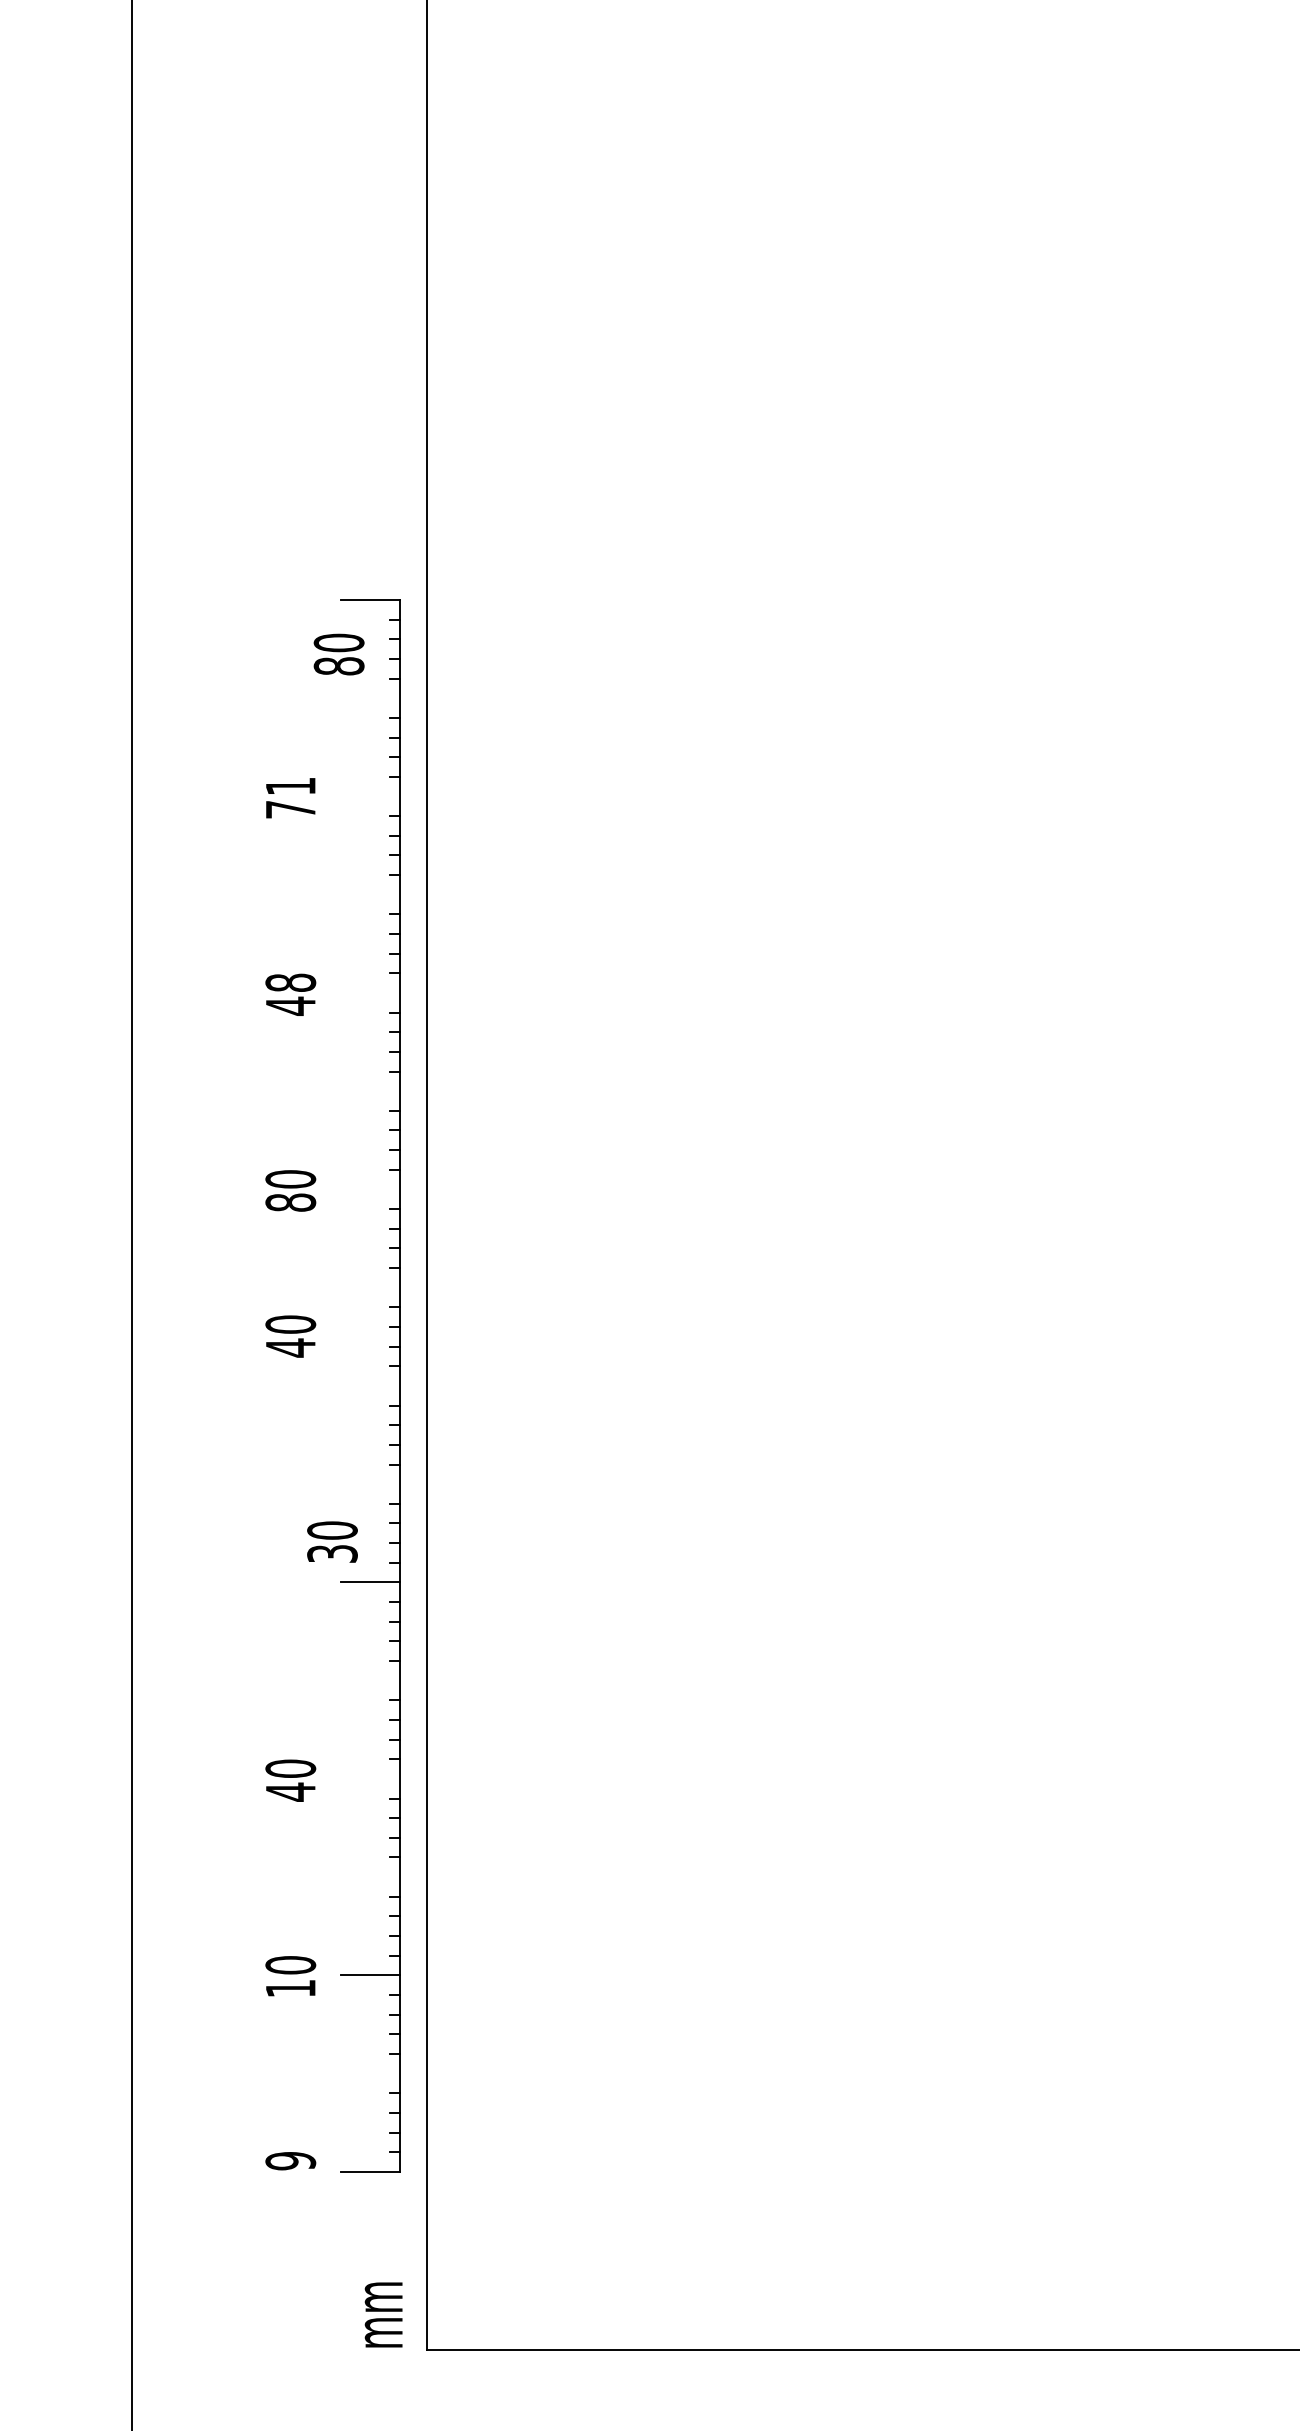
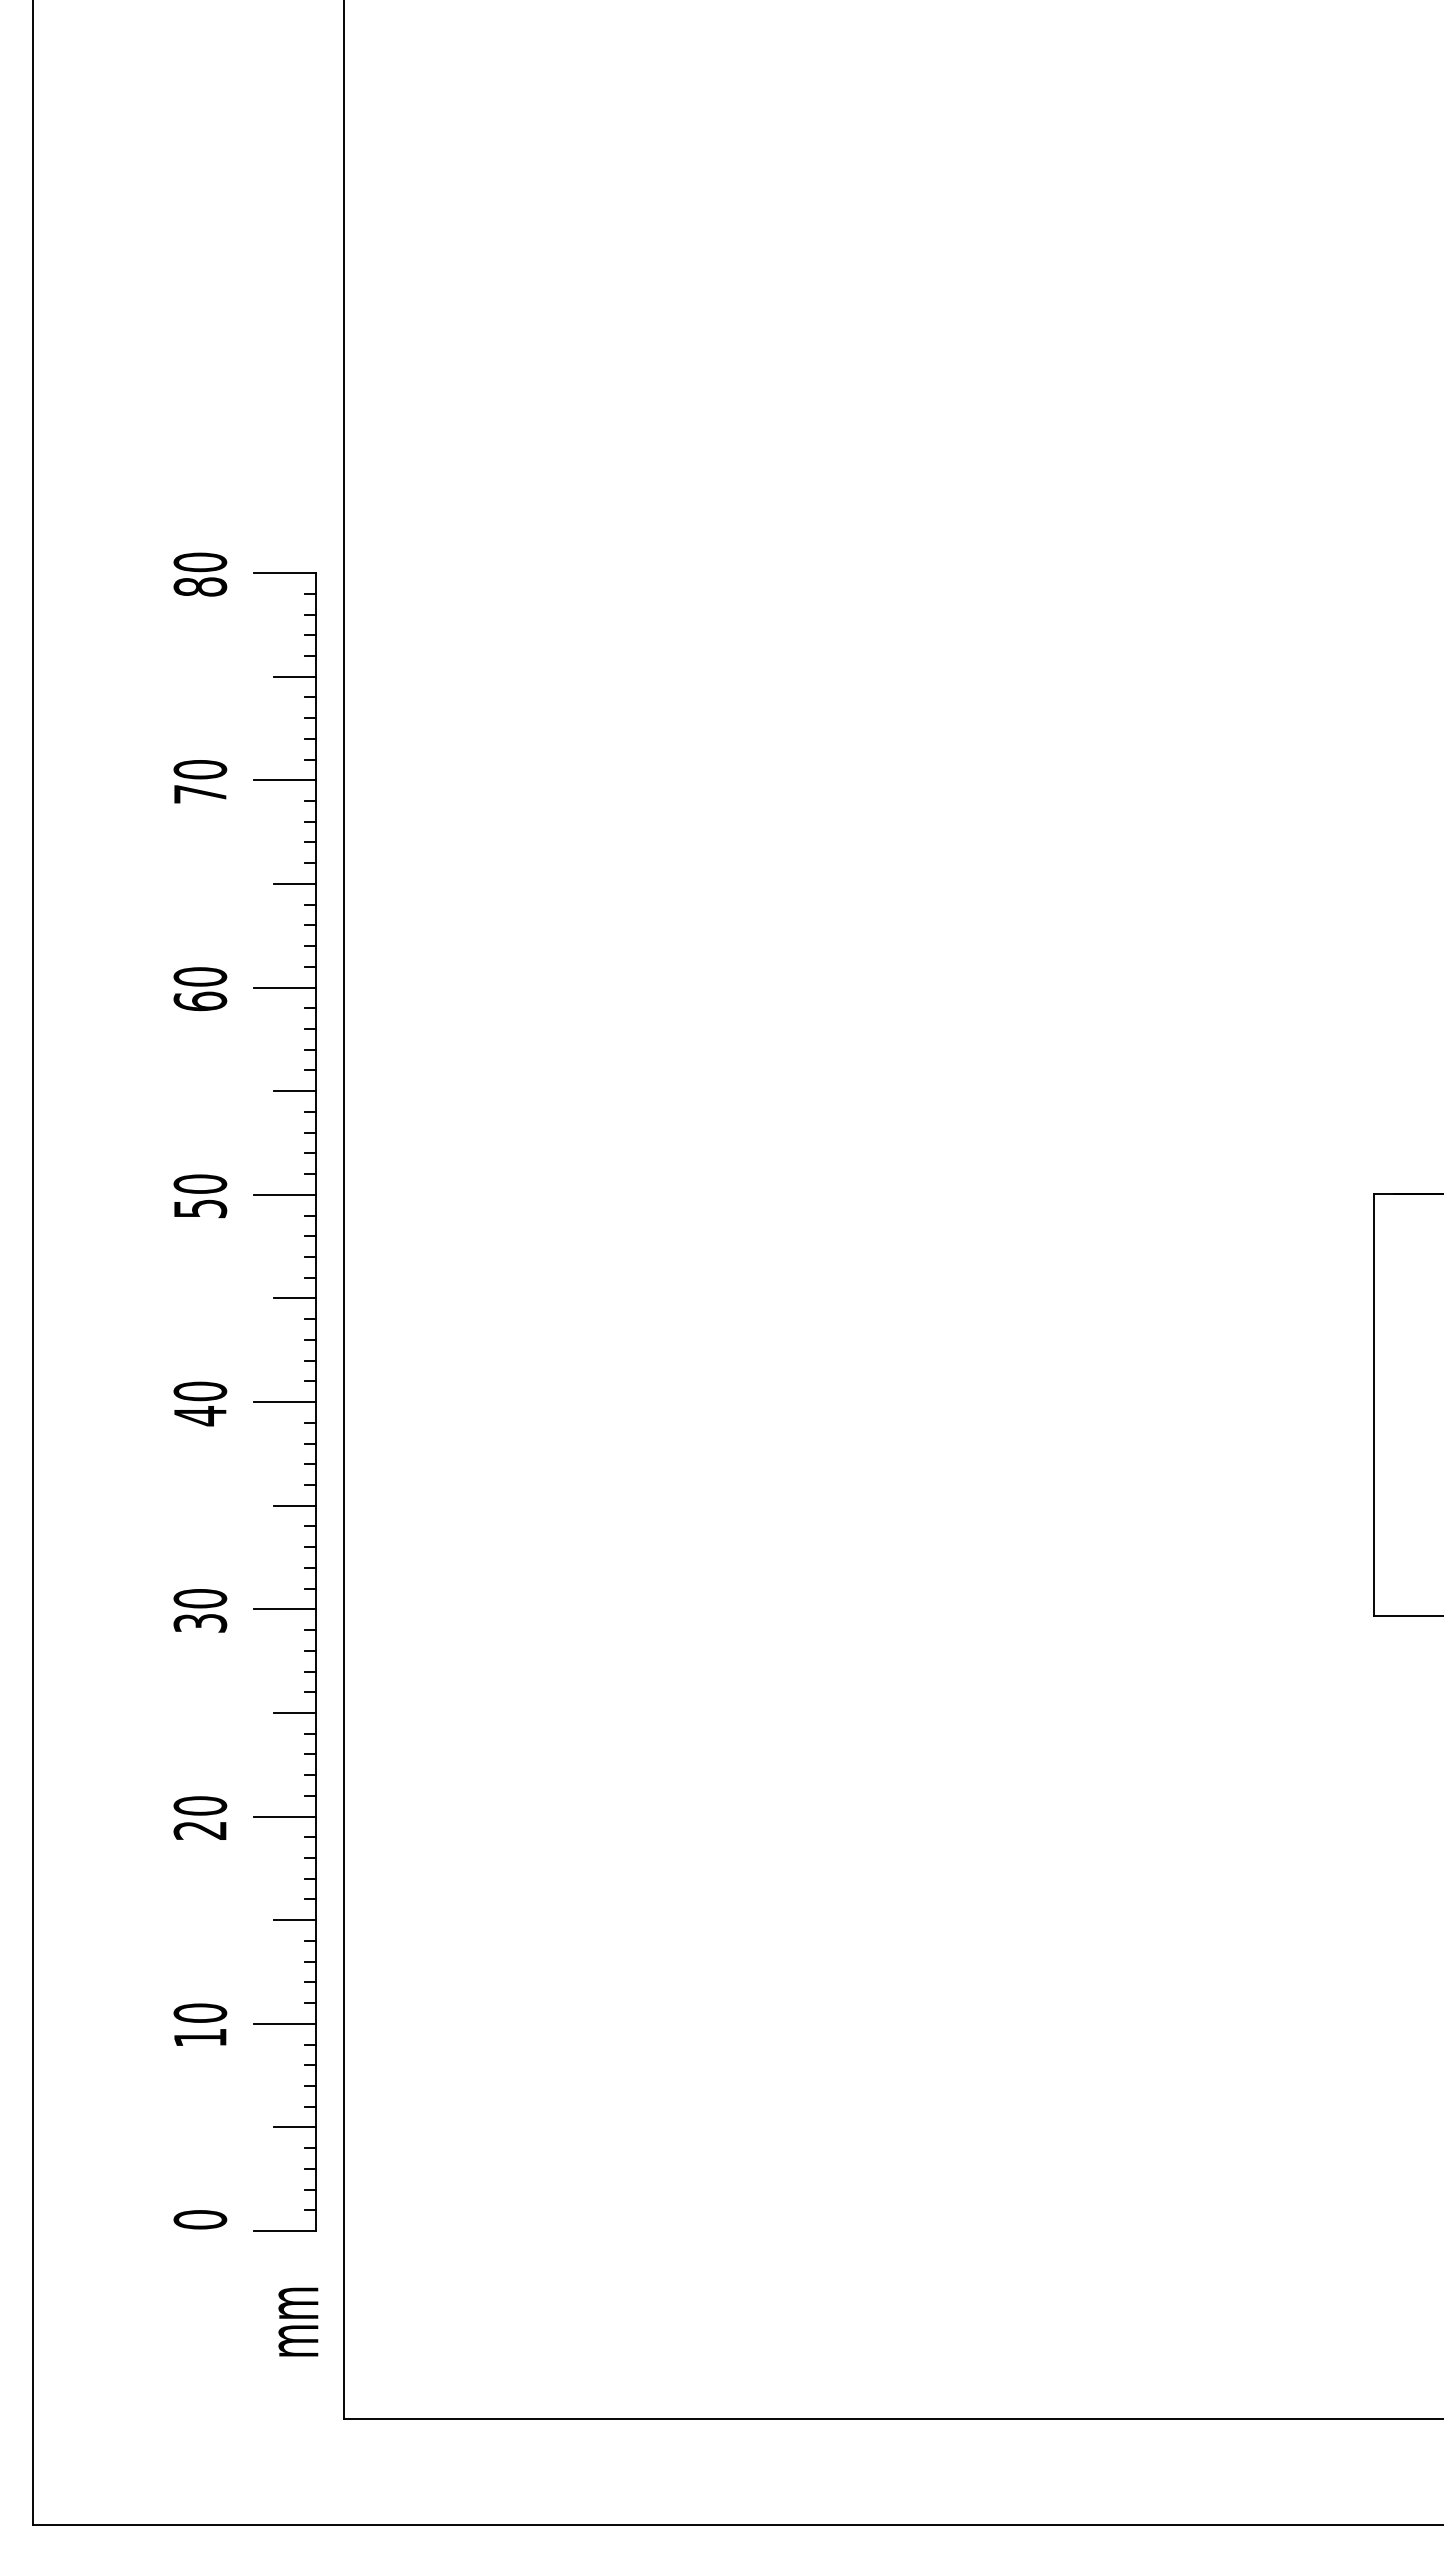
text: (339, 654) -> (200, 574), moved
line: (380, 698) -> (294, 676), added
text: (290, 786) -> (200, 769), 71 -> 70
line: (370, 796) -> (284, 780), added
line: (380, 894) -> (294, 883), added
line: (370, 992) -> (284, 987), added
text: (290, 994) -> (200, 989), 48 -> 60
line: (380, 1091) -> (294, 1091), added
line: (370, 1189) -> (284, 1194), added
text: (290, 1202) -> (200, 1208), 80 -> 50
line: (380, 1287) -> (294, 1298), added
text: (290, 1336) -> (200, 1403), moved
line: (370, 1386) -> (284, 1402), added
line: (380, 1483) -> (294, 1505), added
text: (332, 1541) -> (200, 1610), moved
line: (380, 1680) -> (294, 1712), added
line: (370, 1778) -> (284, 1816), added
text: (289, 1792) -> (199, 1830), 40 -> 20
line: (380, 1877) -> (294, 1920), added
line: (380, 2073) -> (294, 2127), added
text: (290, 2160) -> (200, 2219), 9 -> 0
text: (383, 2314) -> (298, 2321), moved

